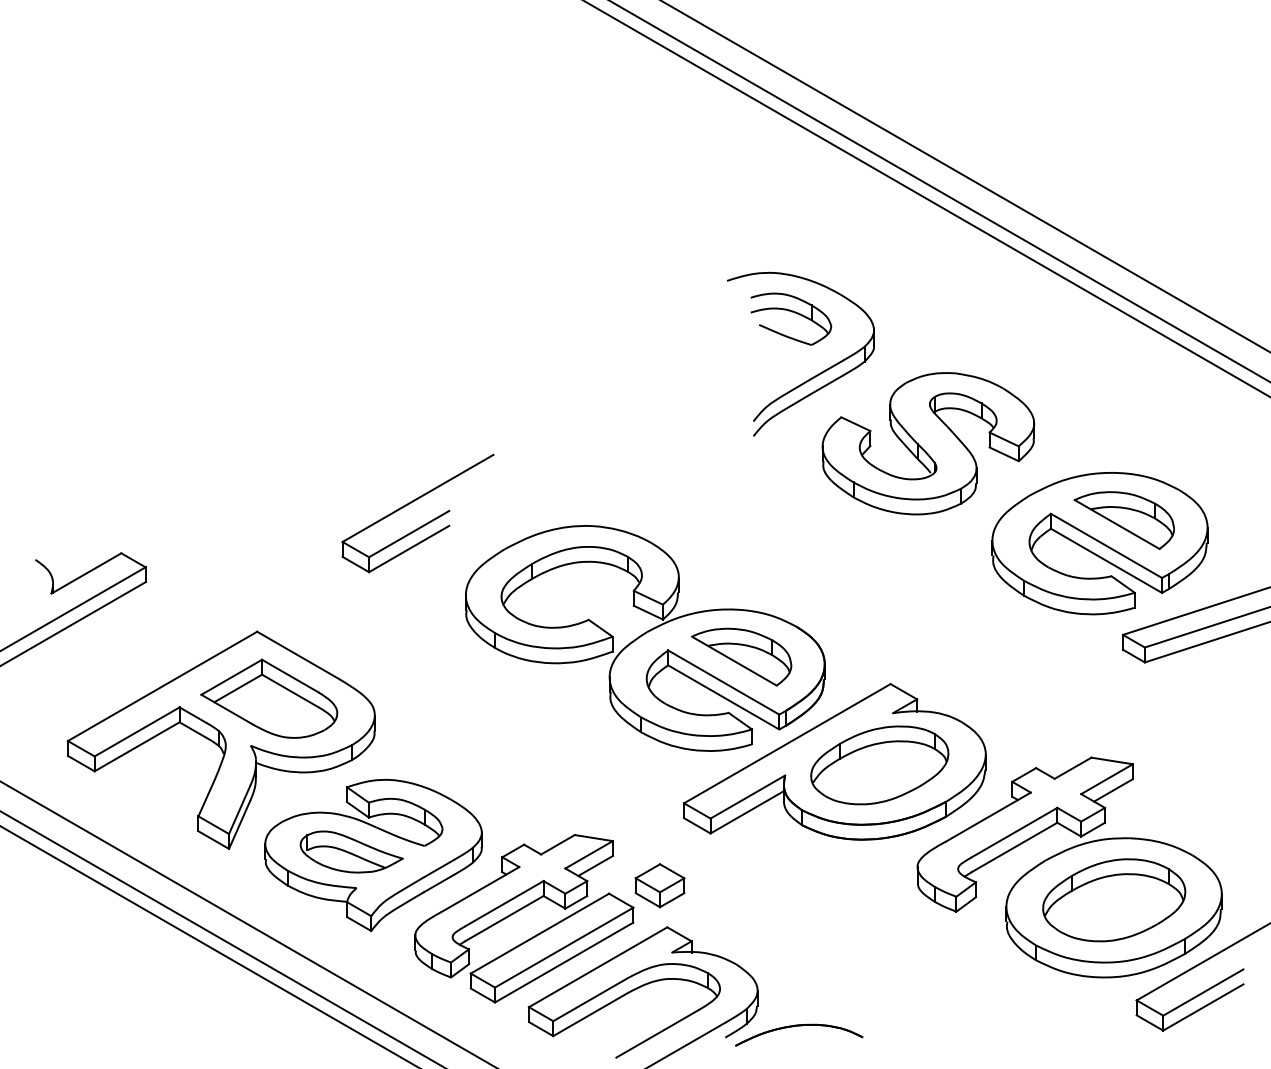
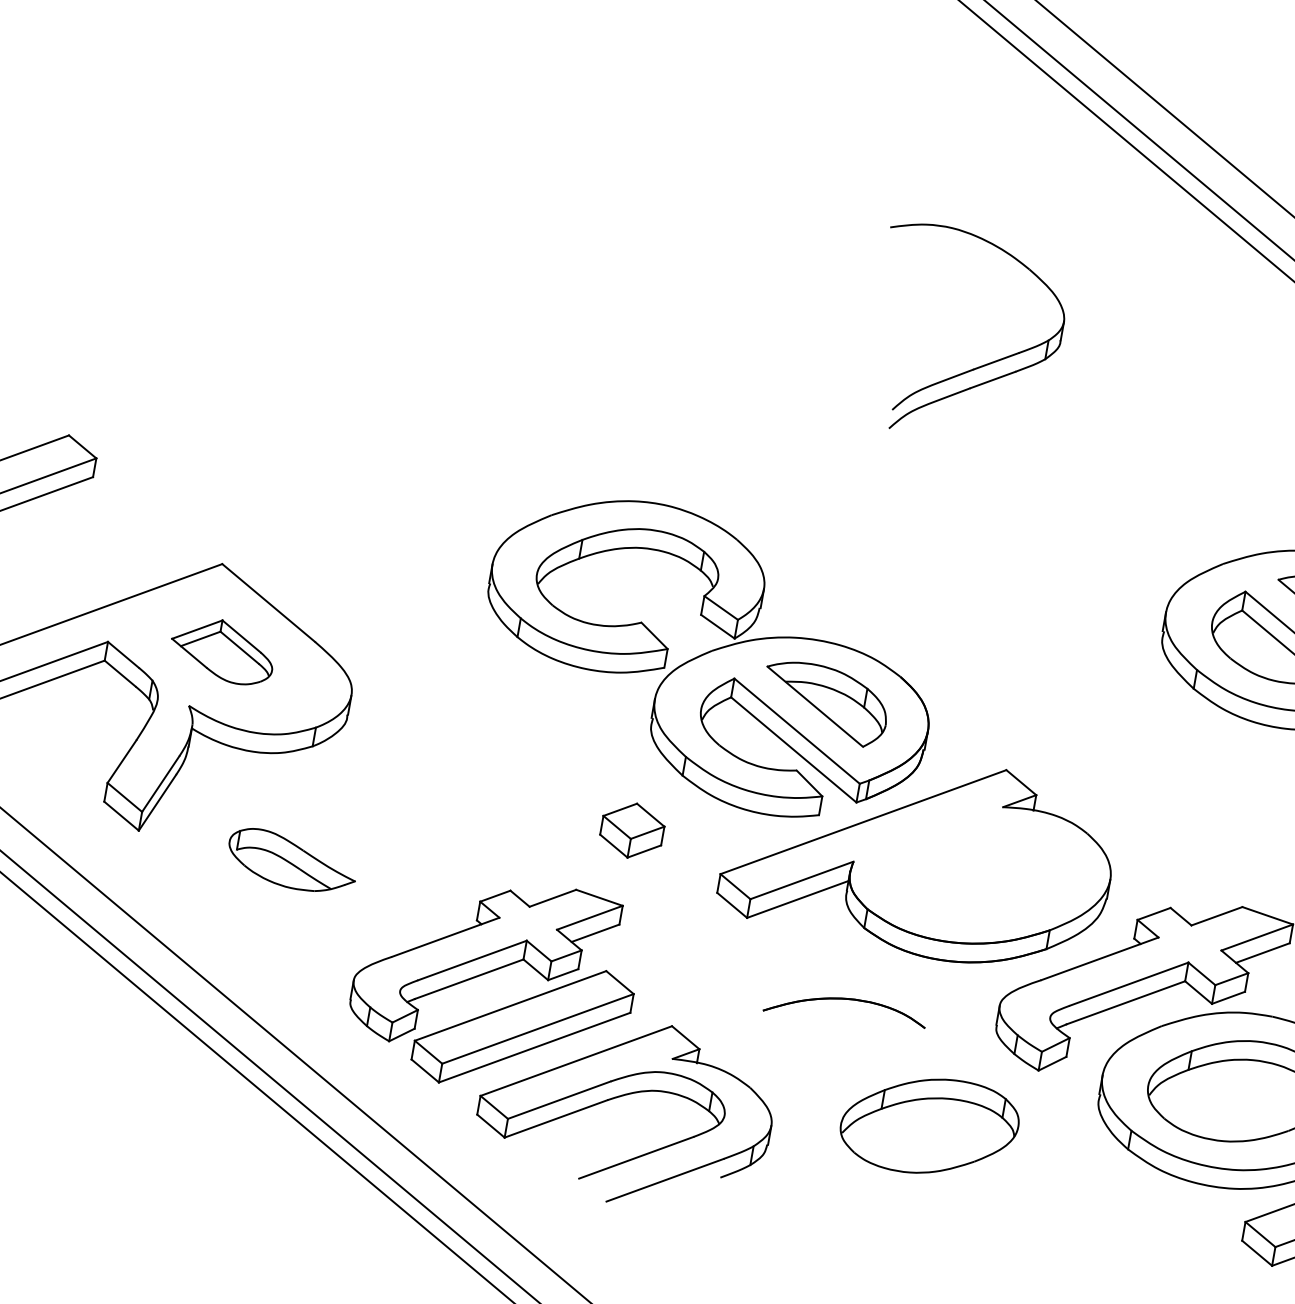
part: (791, 318) -> (962, 288), removed
part: (928, 443) -> (1107, 476), removed
part: (411, 503) -> (444, 437), removed
part: (269, 698) -> (222, 650), size x0.6
part: (879, 765) -> (929, 1126), moved
part: (373, 855) -> (318, 870), removed
part: (659, 885) -> (631, 830), moved
part: (799, 1026) -> (847, 1000), moved

